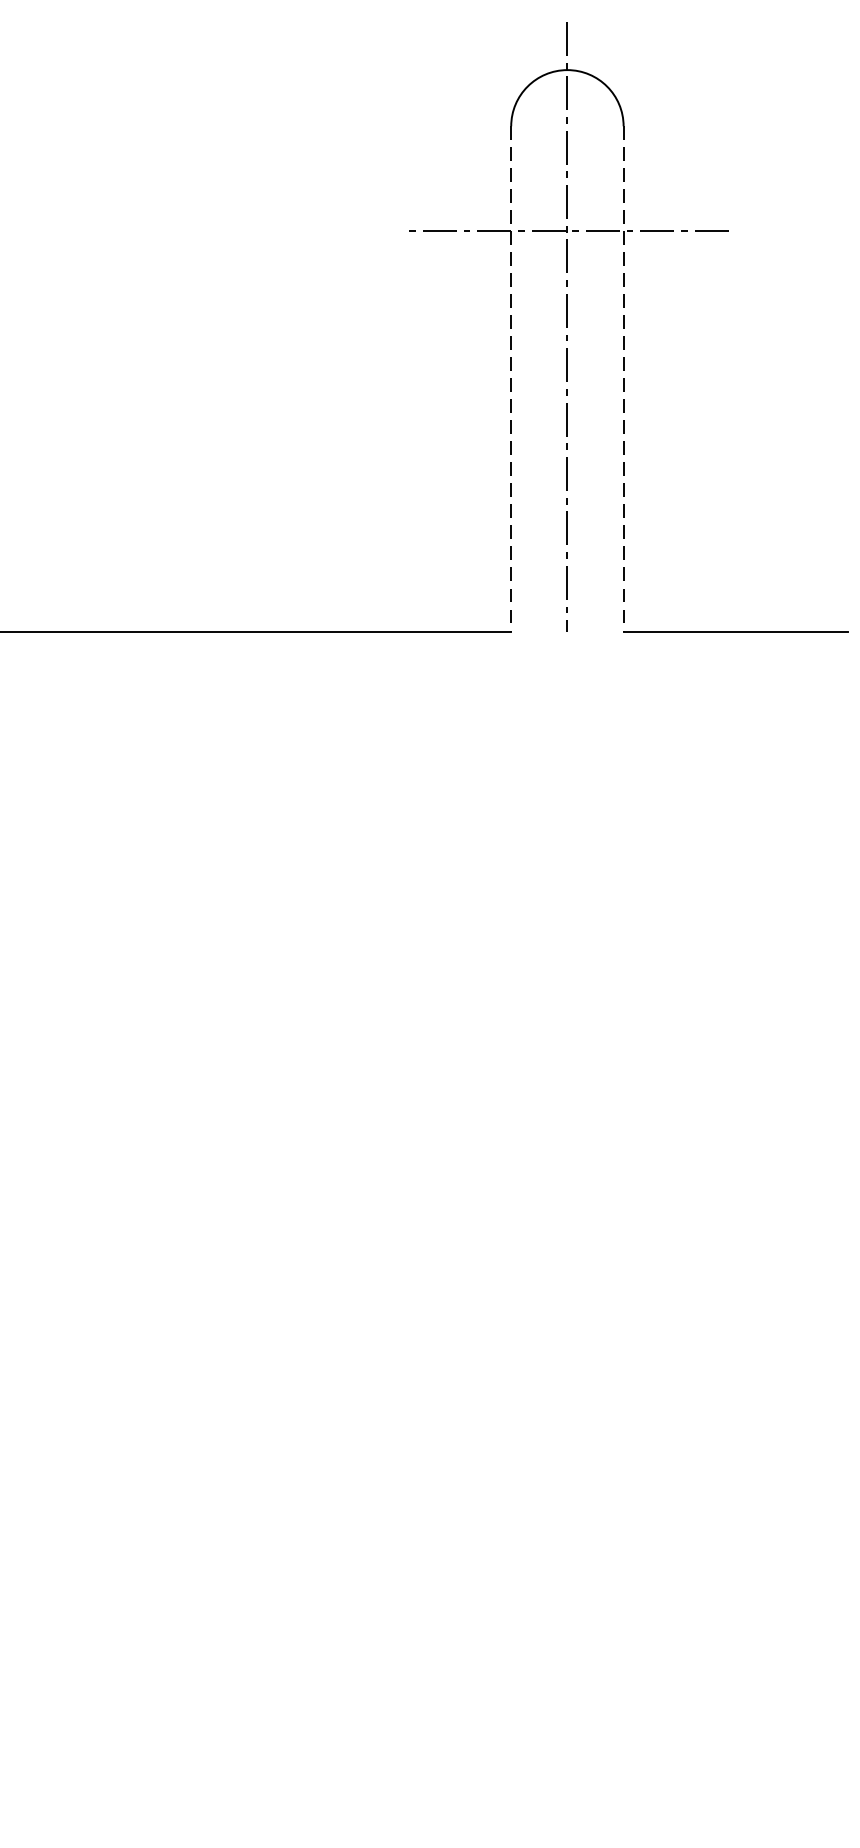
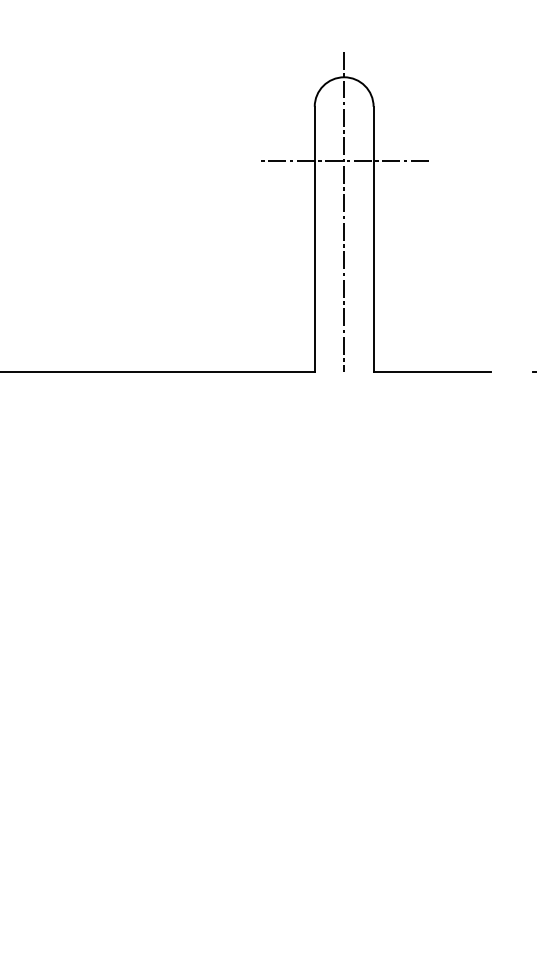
line: (510, 379) -> (314, 239), dashed -> solid
line: (623, 379) -> (373, 239), dashed -> solid

